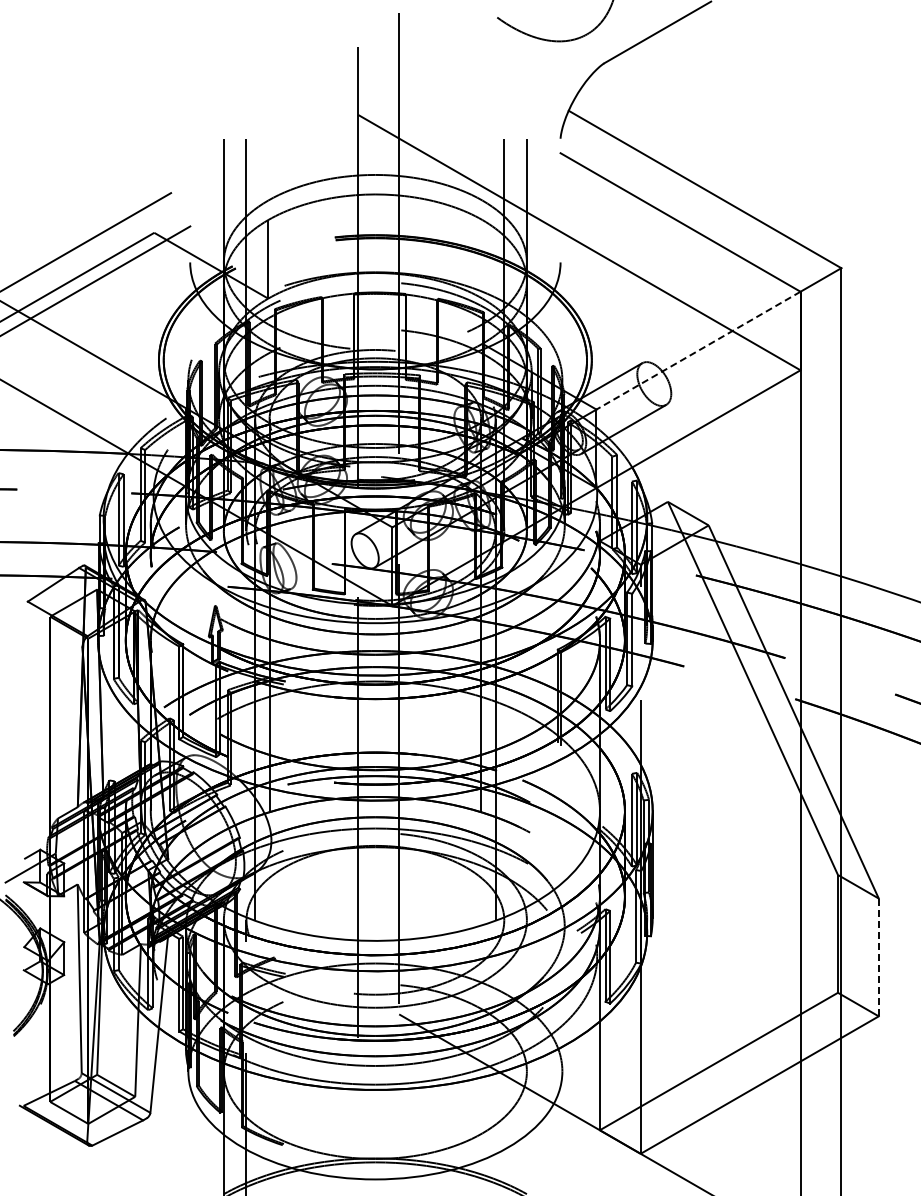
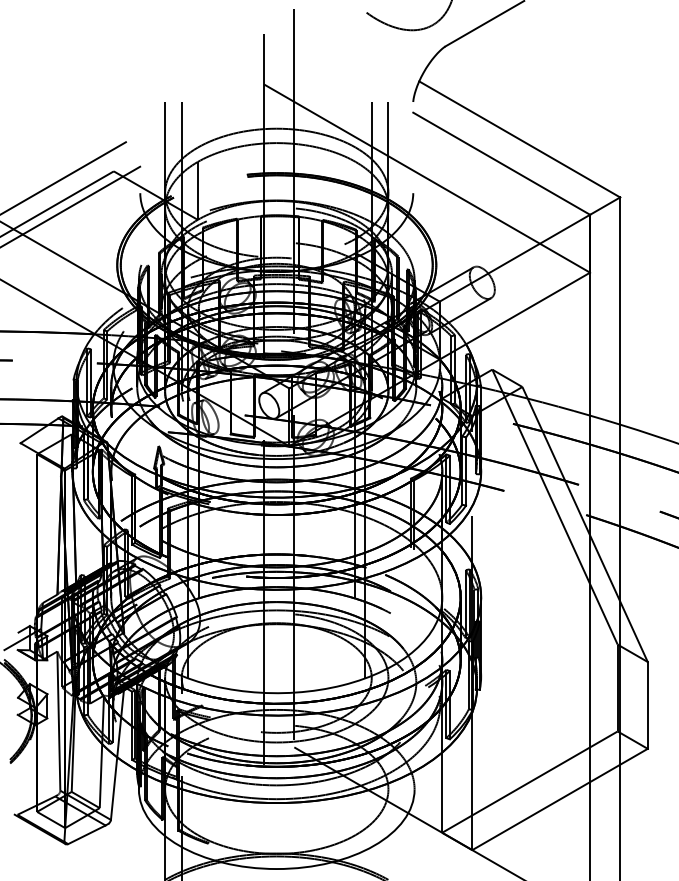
line: (698, 350) -> (514, 258), dashed -> solid
line: (878, 957) -> (647, 705), dashed -> solid

